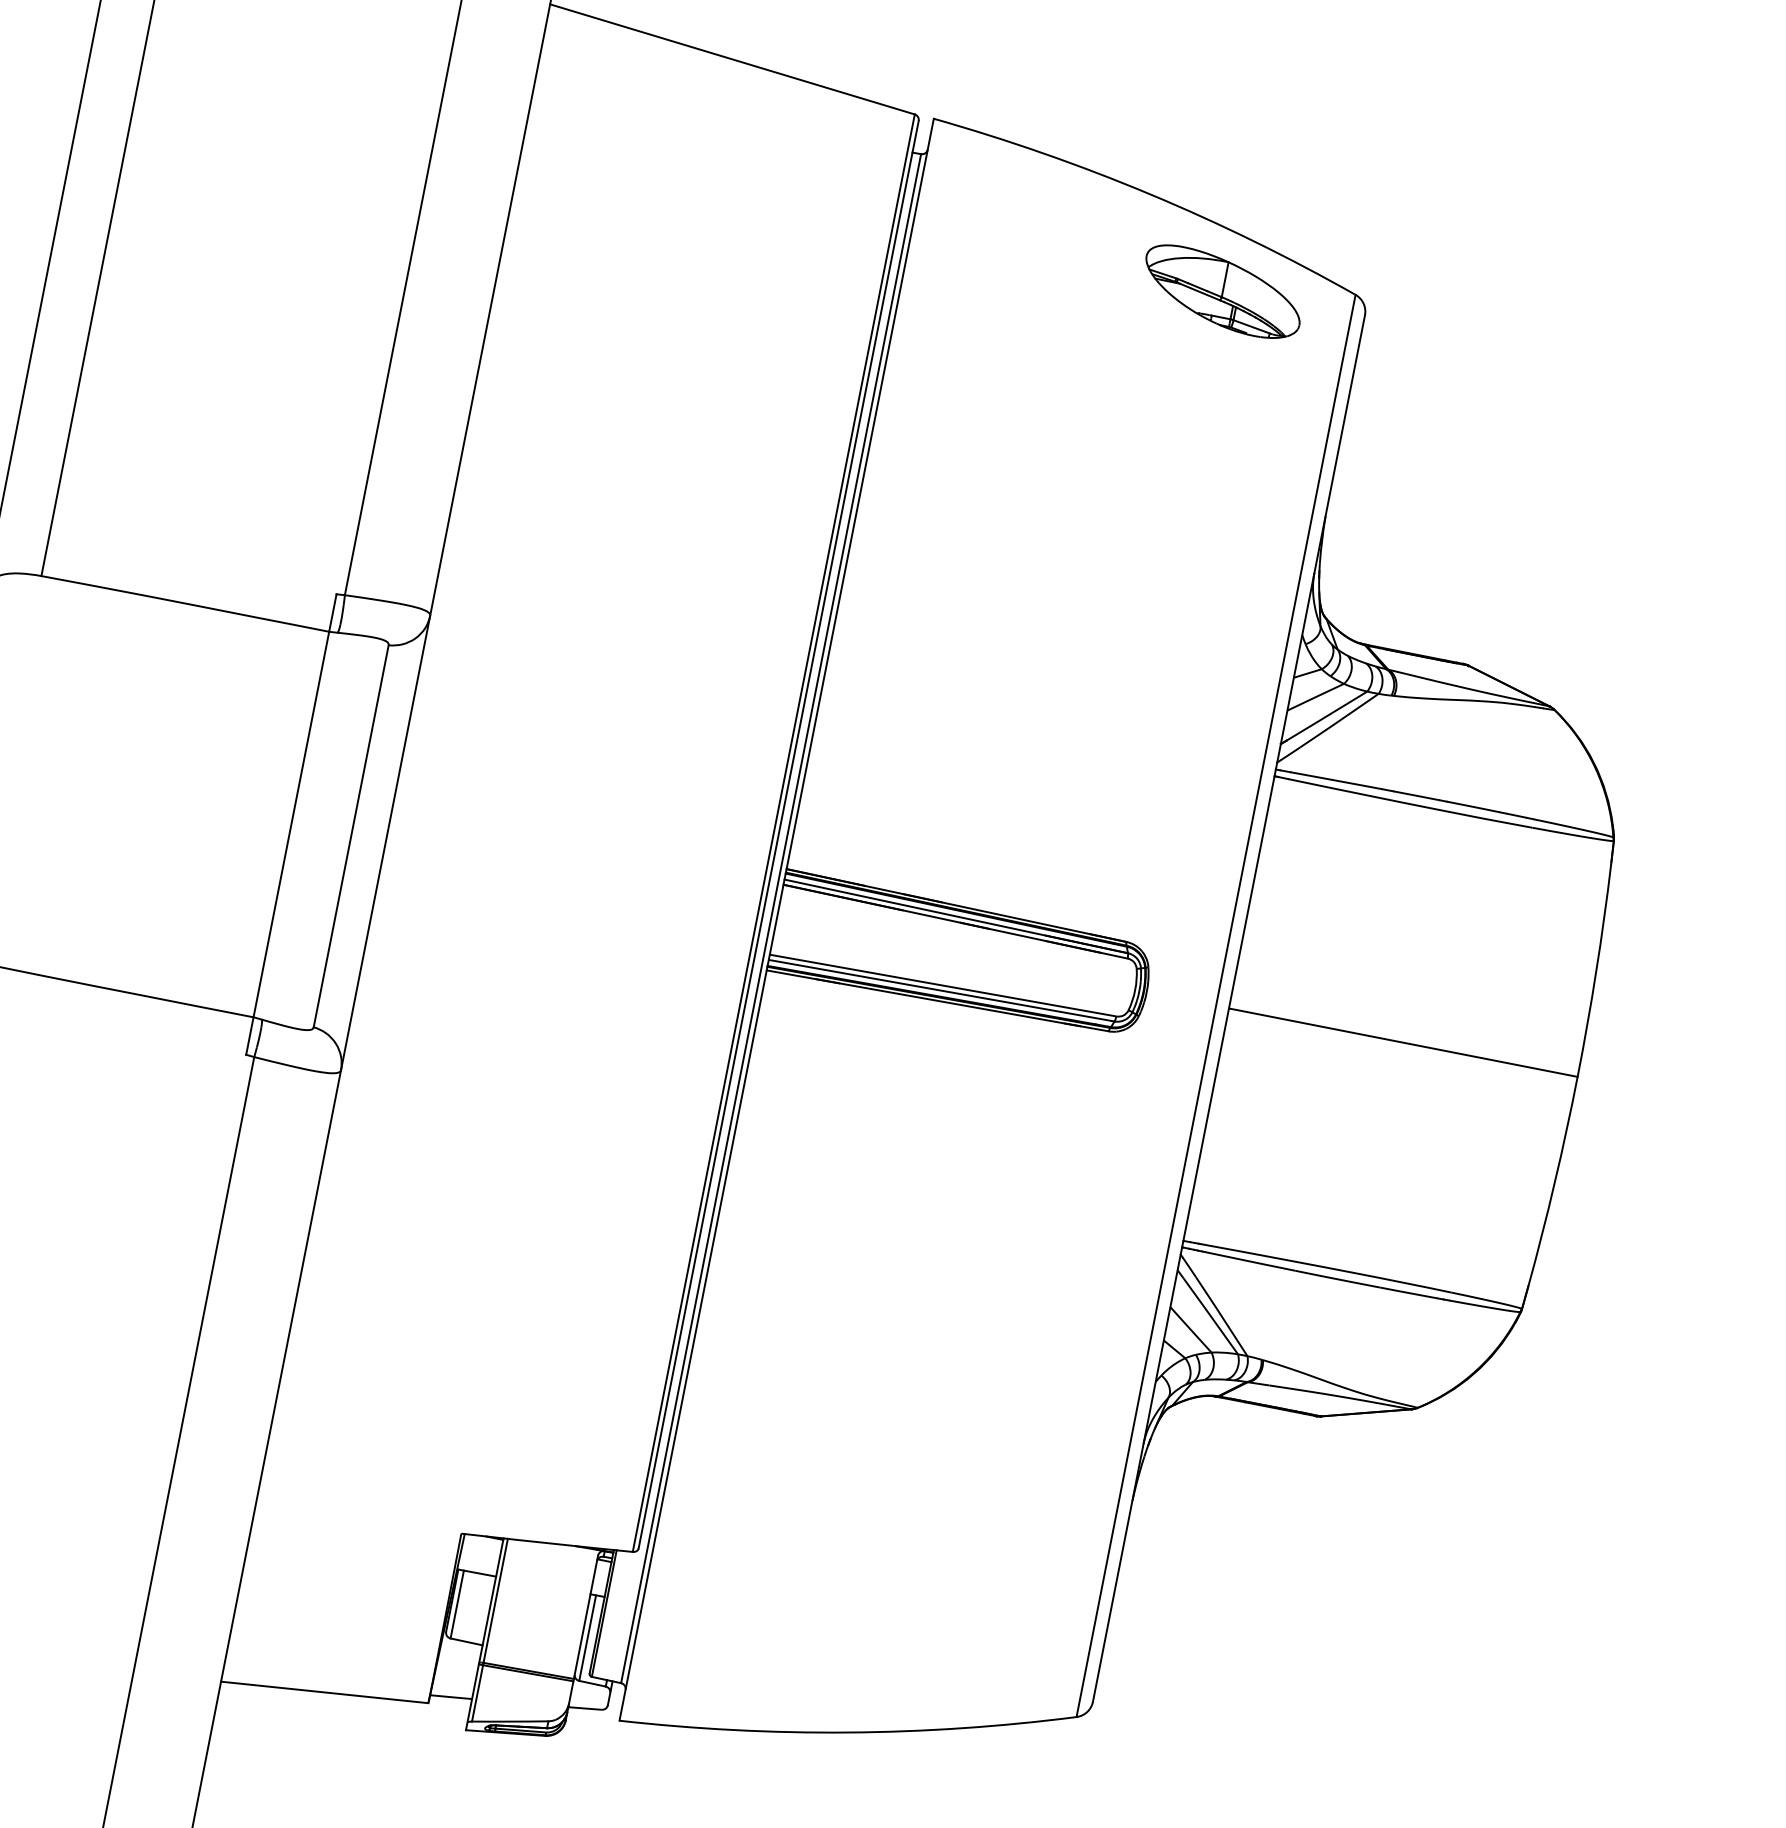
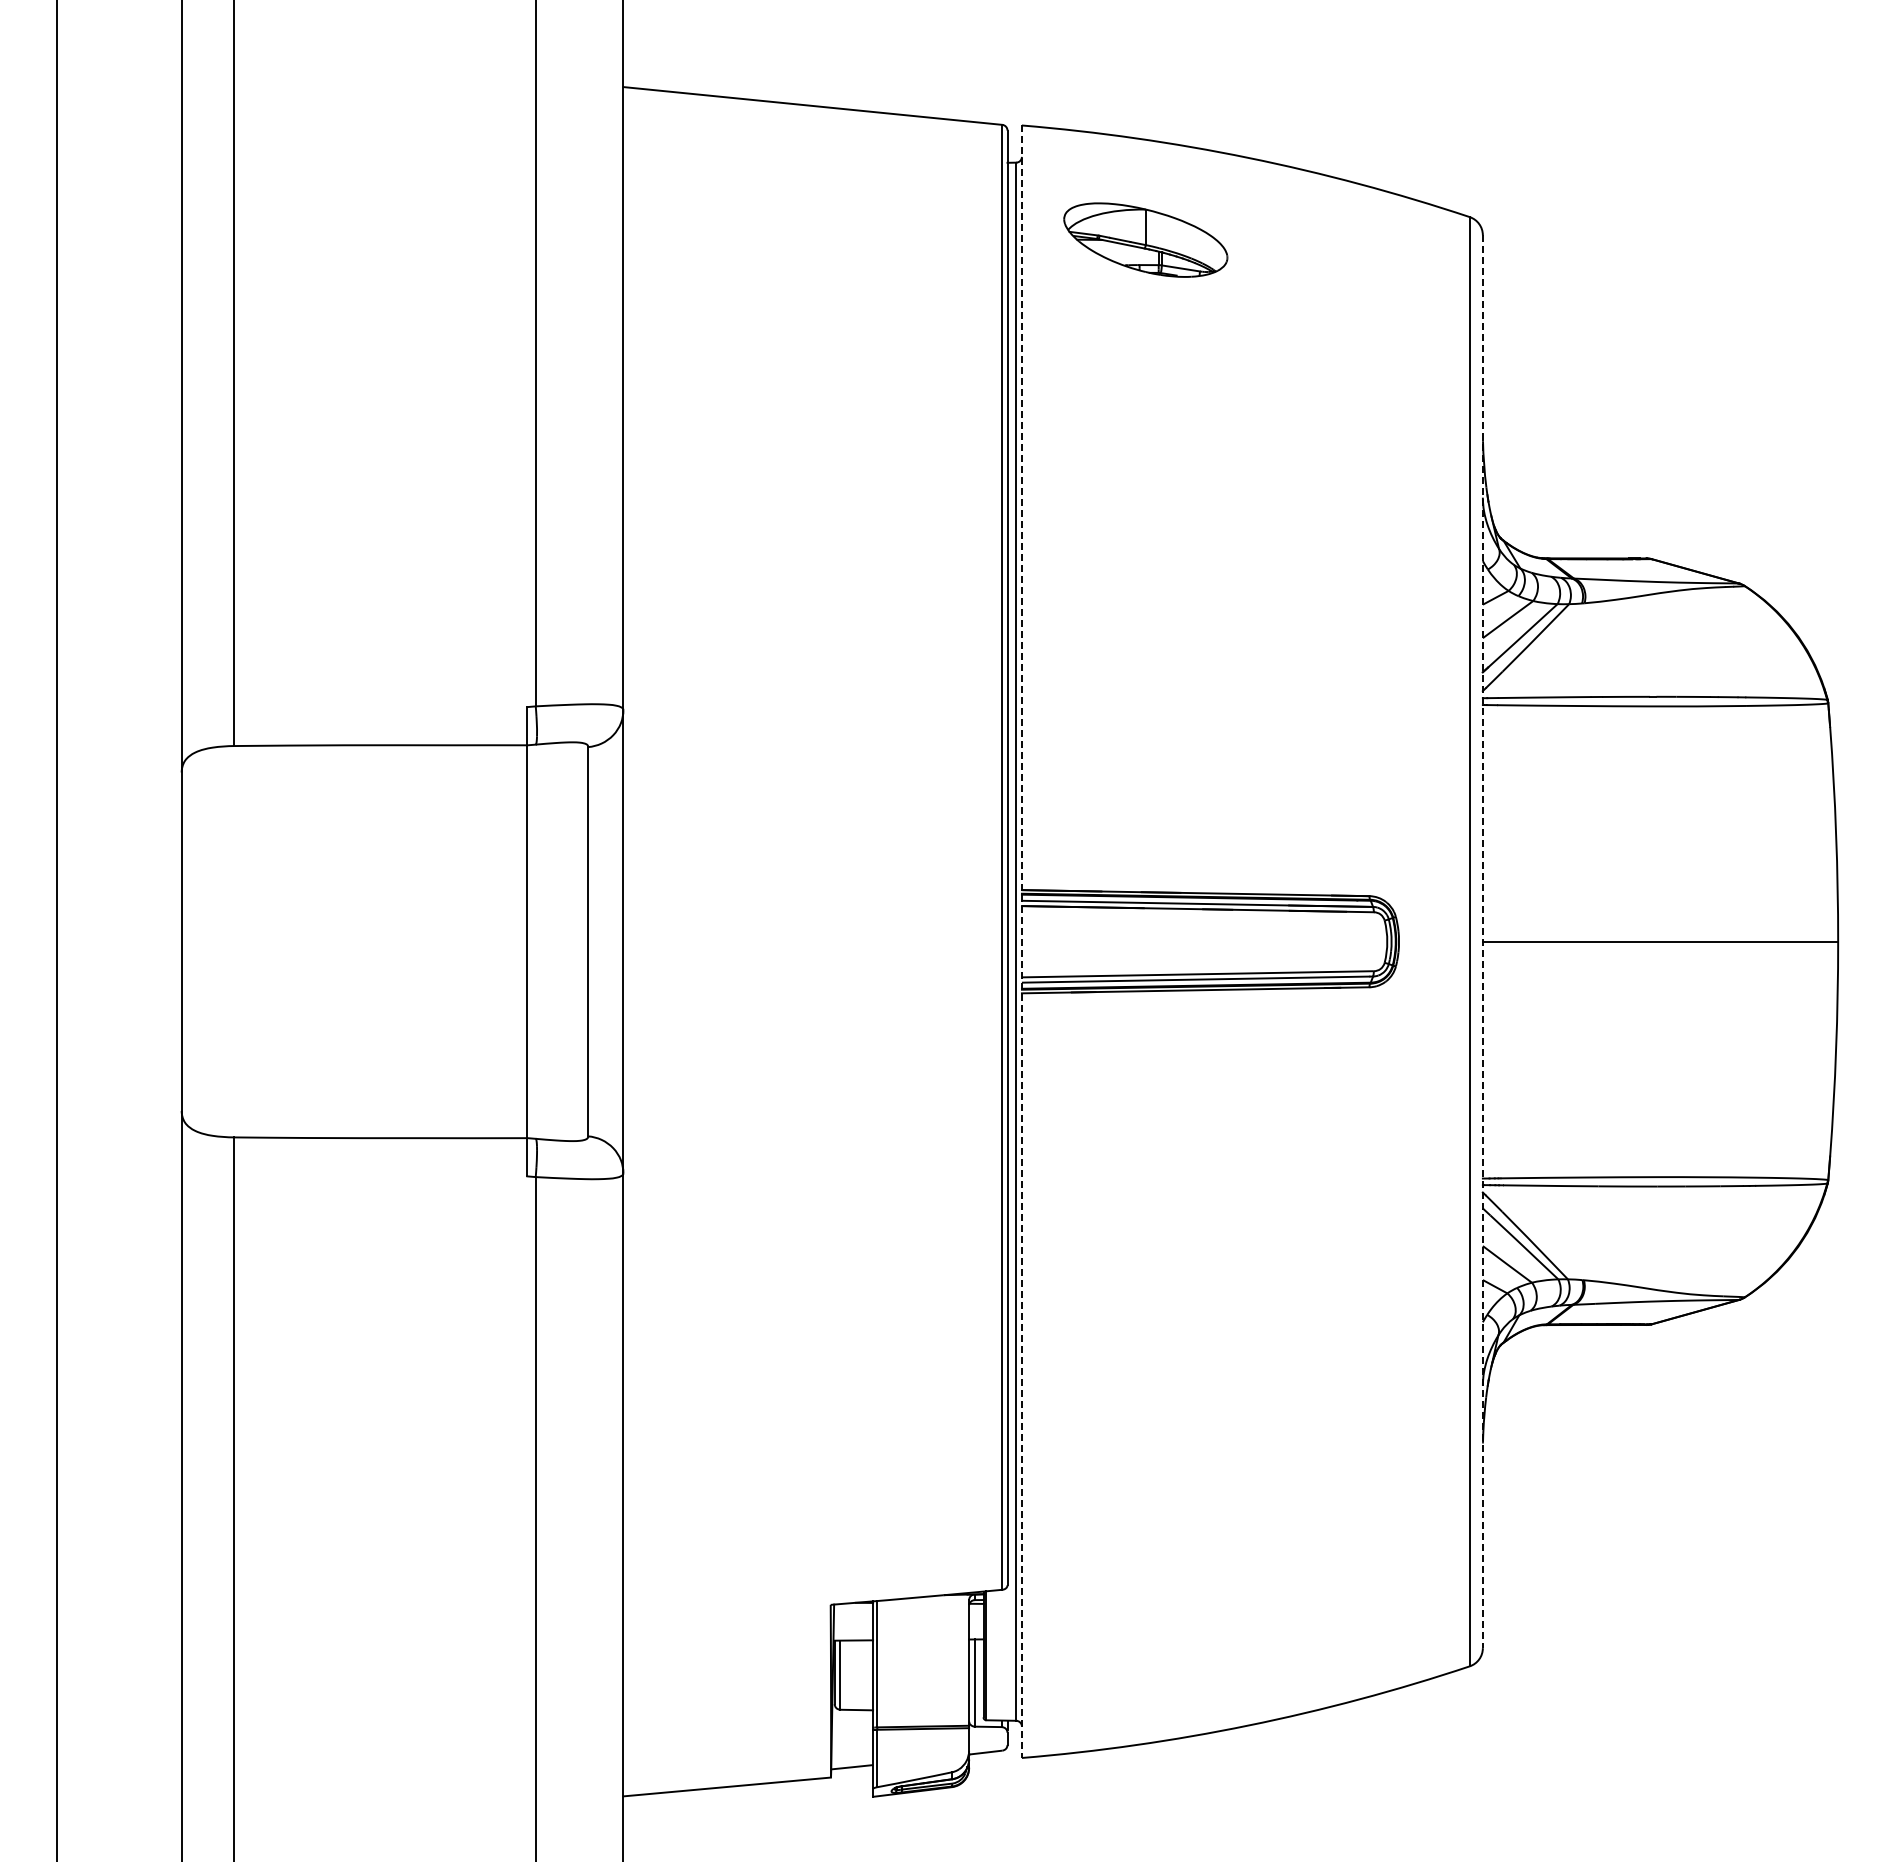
part: (1222, 291) -> (1145, 239), moved
line: (776, 920) -> (1021, 942), solid -> dashed
line: (1228, 1009) -> (1482, 942), solid -> dashed

